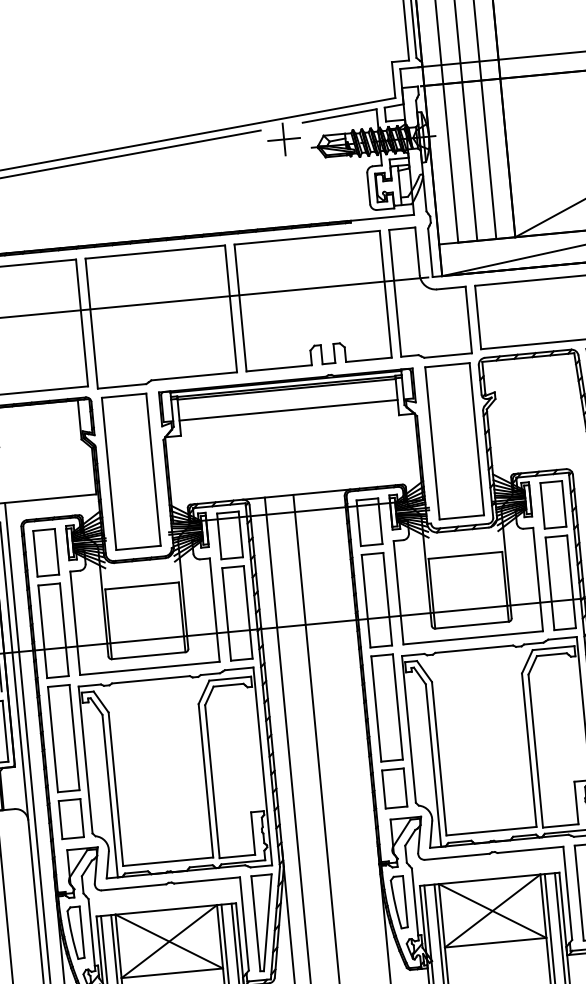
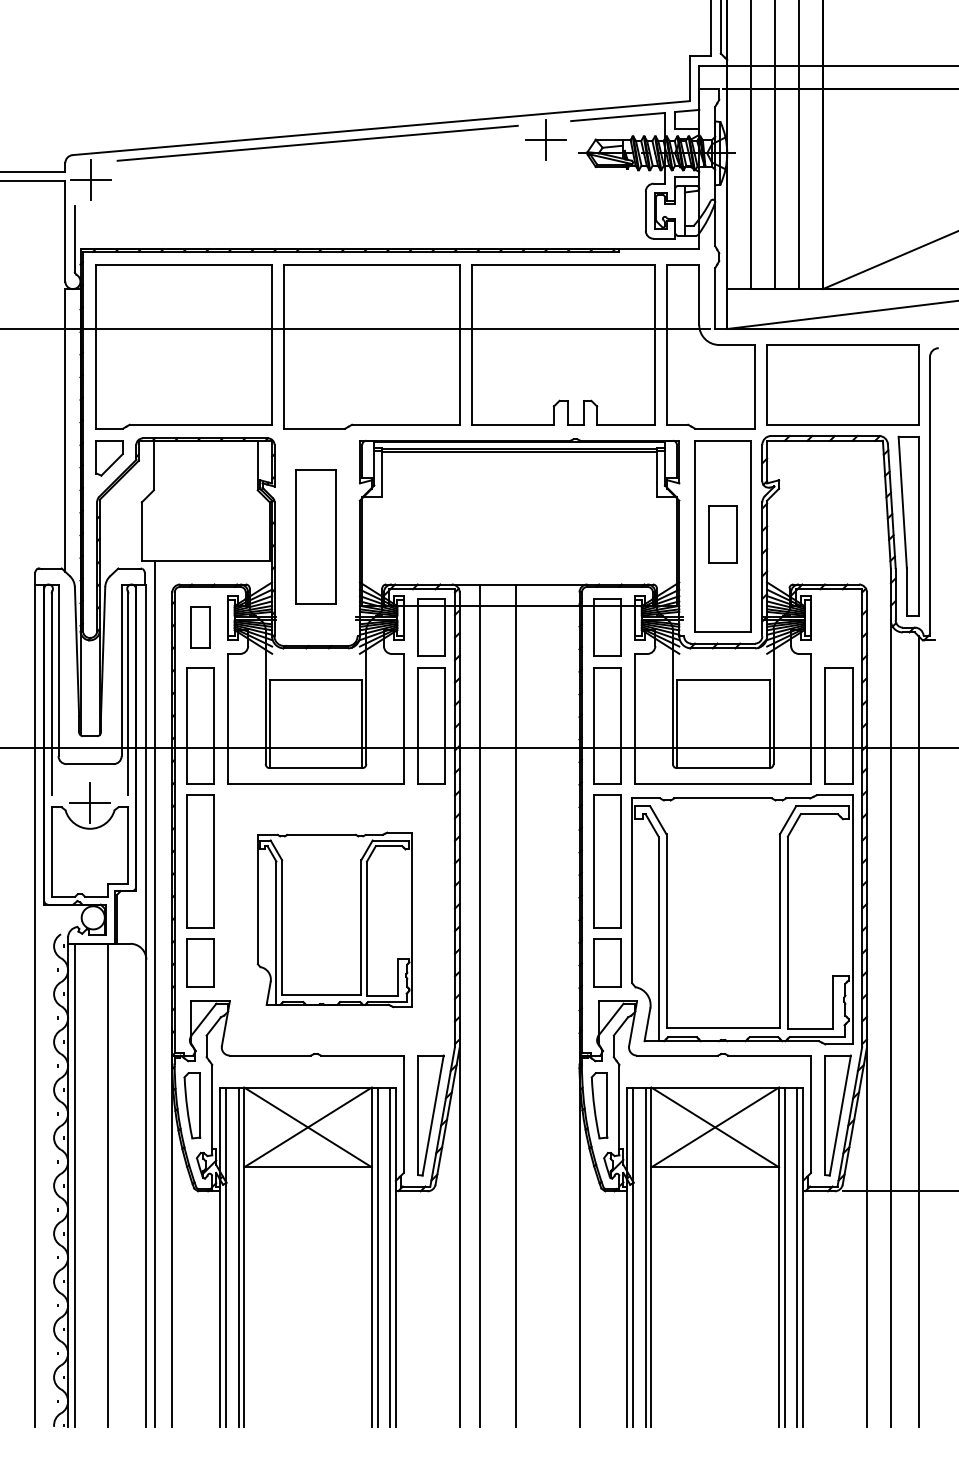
line: (288, 410) -> (519, 478), removed
part: (130, 471) -> (315, 536), size x0.7
part: (553, 504) -> (722, 534), moved
part: (46, 552) -> (200, 627), size x0.7
part: (174, 774) -> (334, 919), size x0.7

